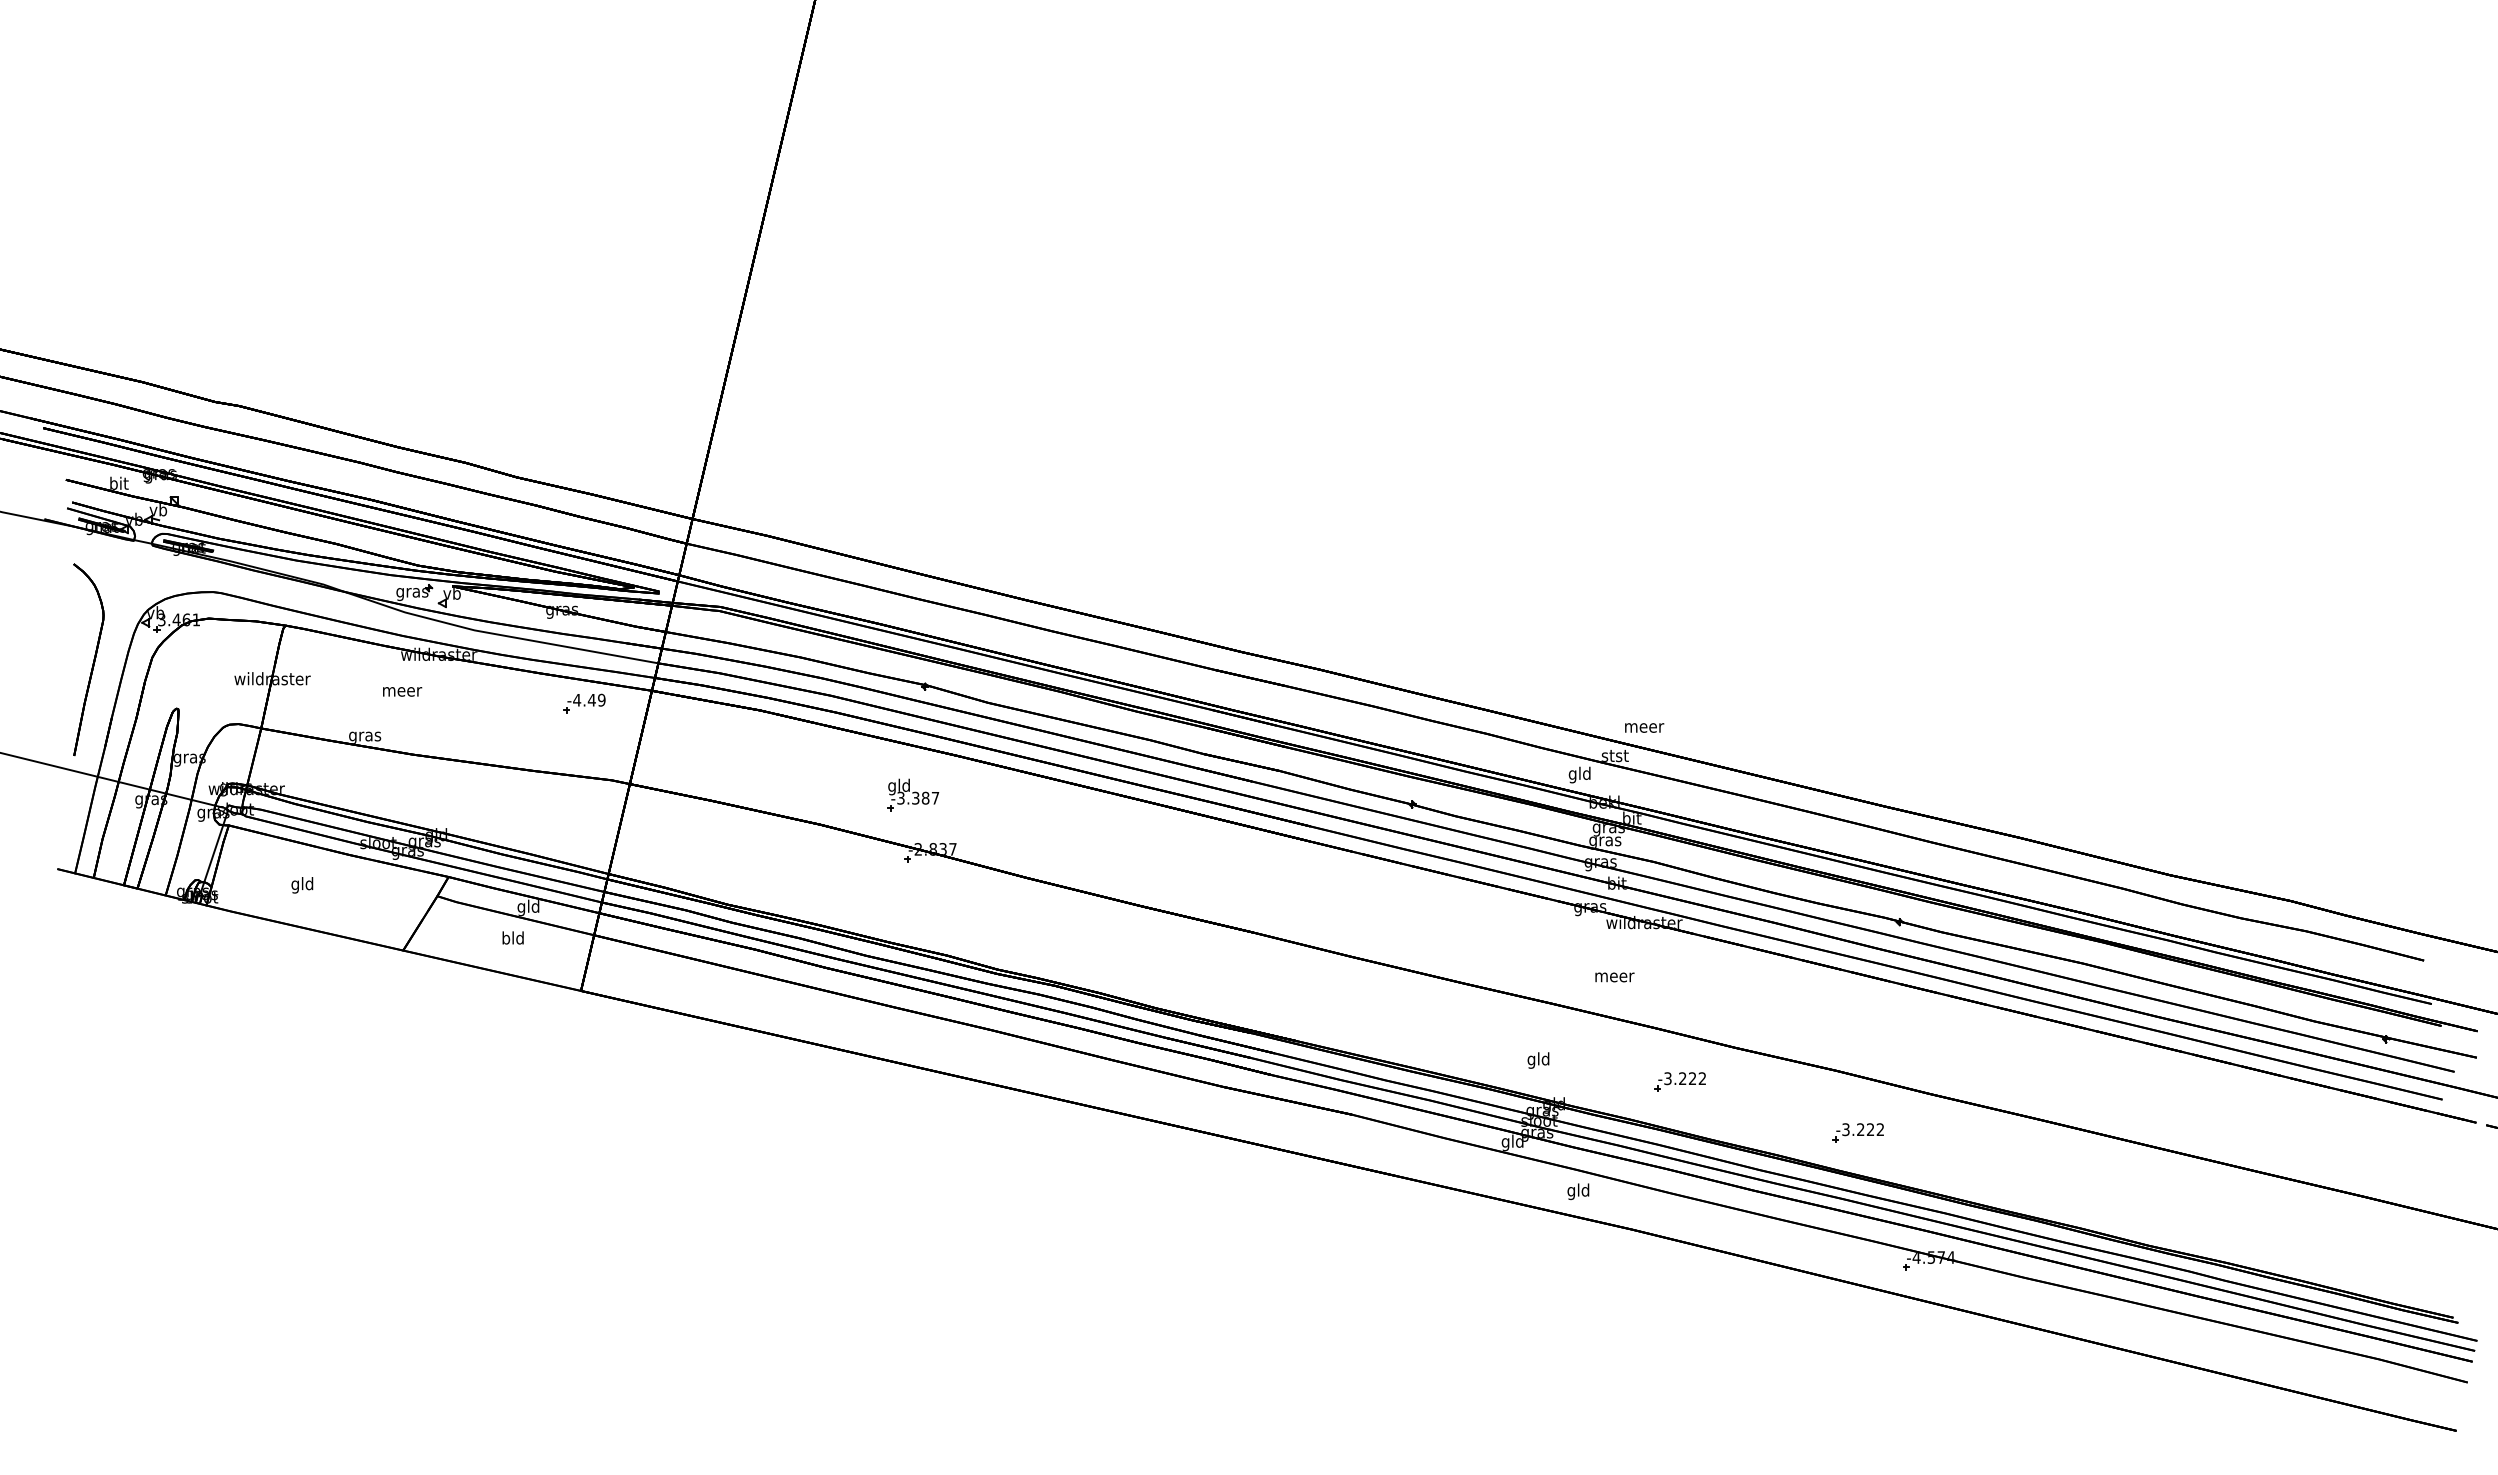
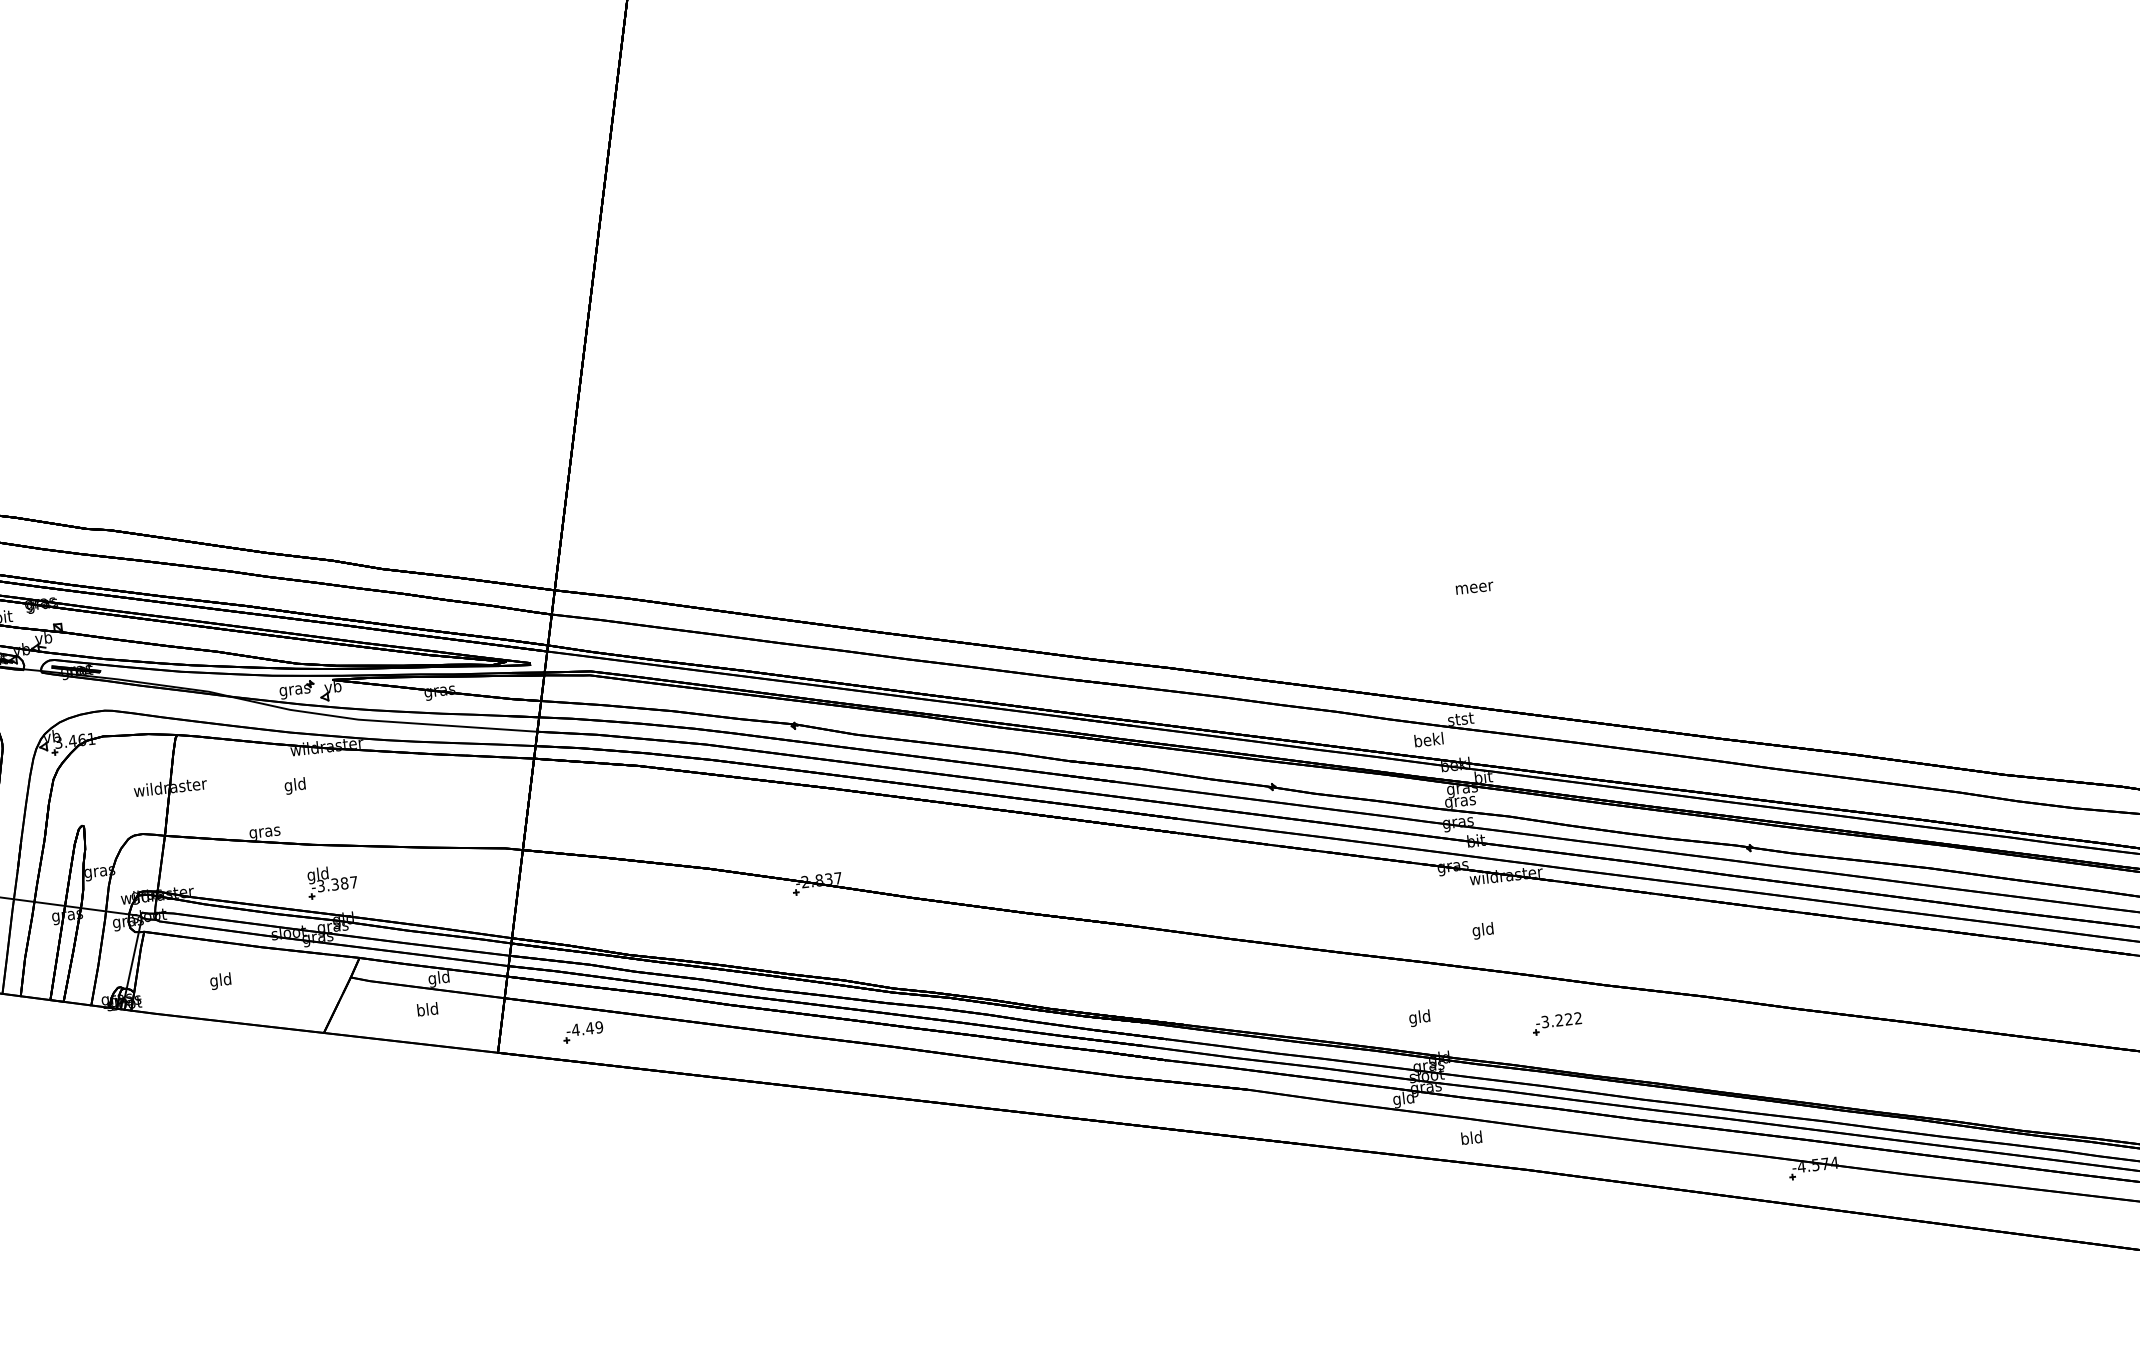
text: (402, 691) -> (295, 785), meer -> gld
part: (584, 703) -> (583, 1032), moved
text: (1644, 727) -> (1474, 587), moved
text: (1579, 774) -> (1428, 740), gld -> bekl
part: (913, 794) -> (332, 881), moved
text: (1614, 977) -> (1483, 930), meer -> gld
part: (1857, 1132) -> (1731, 1053), removed
text: (1571, 1191) -> (1465, 1139), gld -> bld

